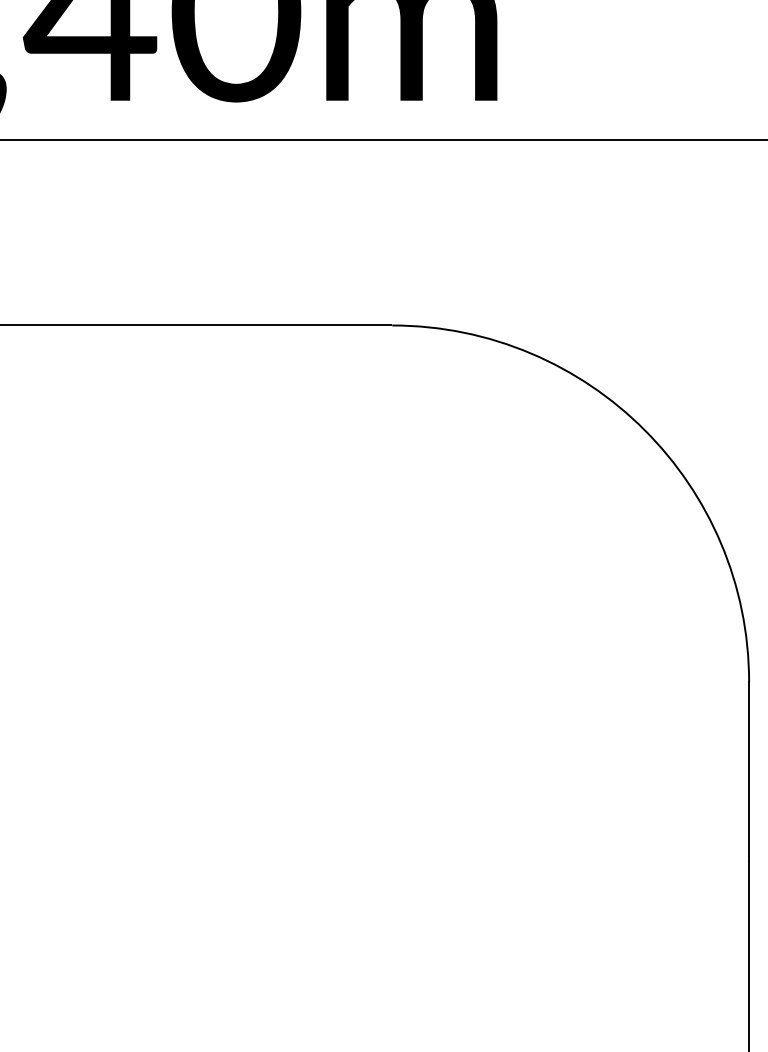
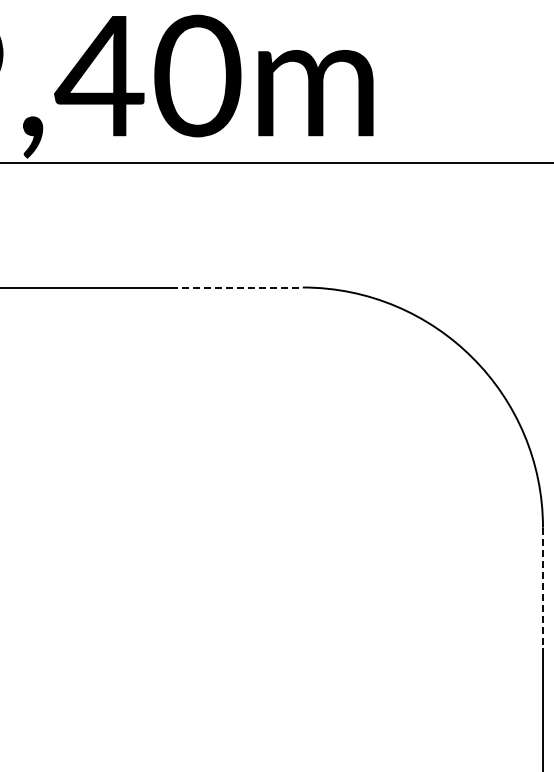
line: (293, 325) -> (236, 287), solid -> dashed
line: (749, 772) -> (543, 588), solid -> dashed

